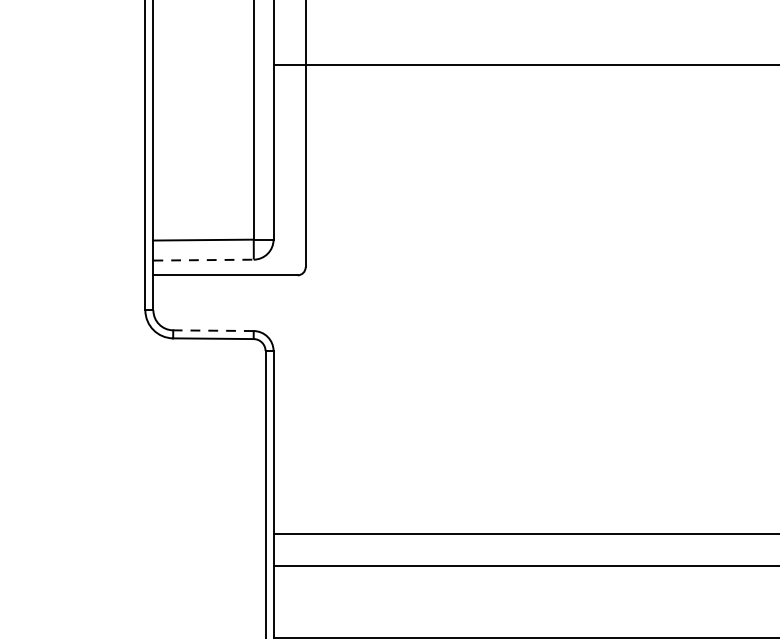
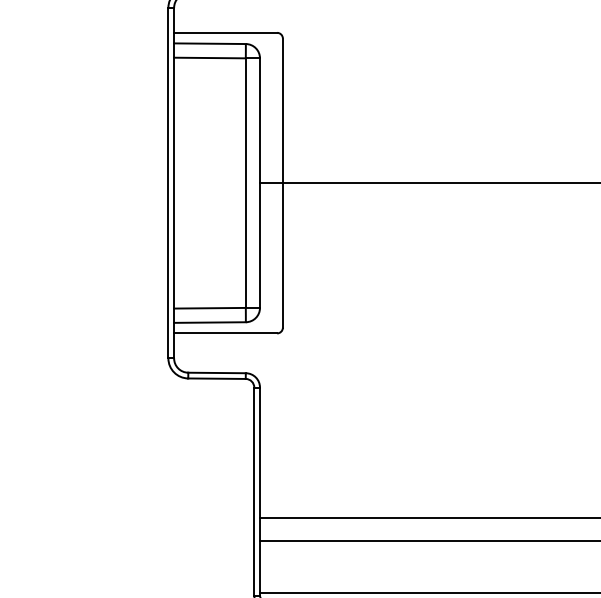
line: (202, 260) -> (209, 322), dashed -> solid
line: (214, 330) -> (217, 372), dashed -> solid

